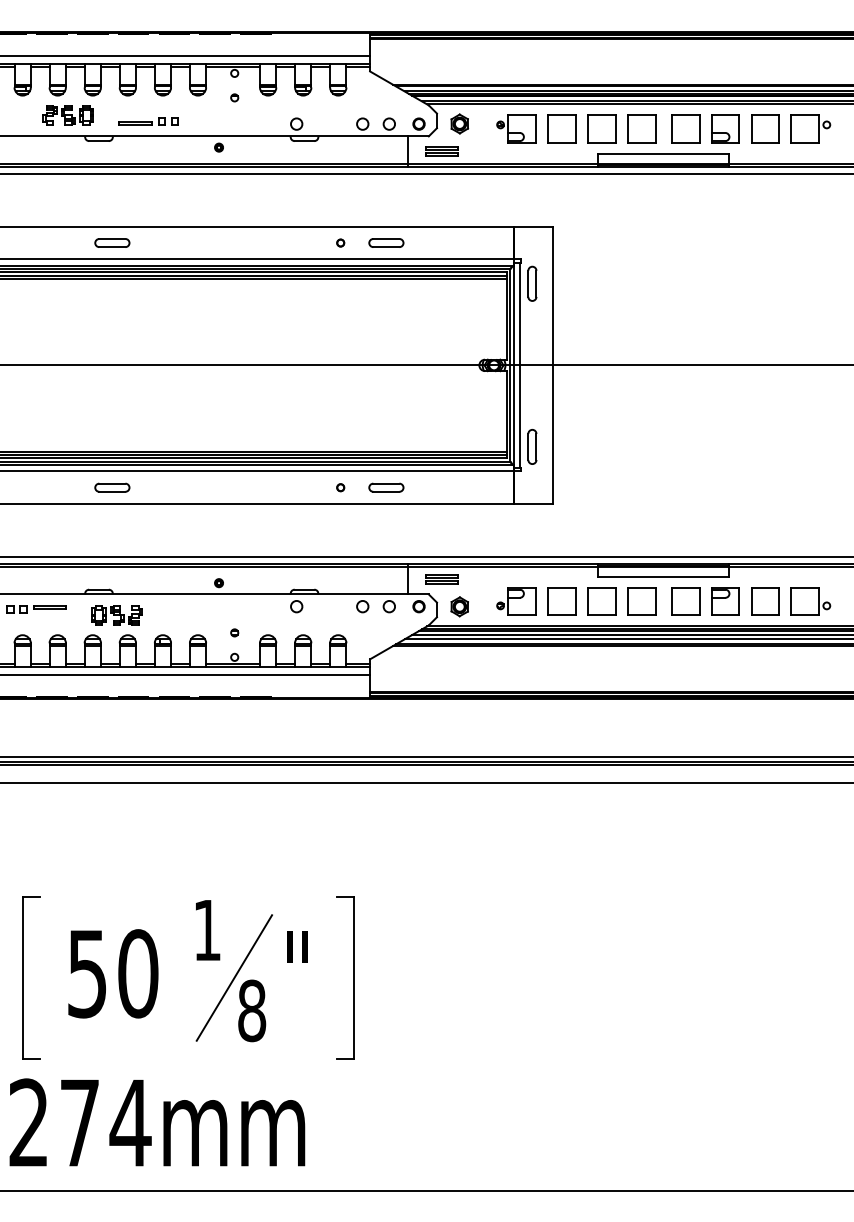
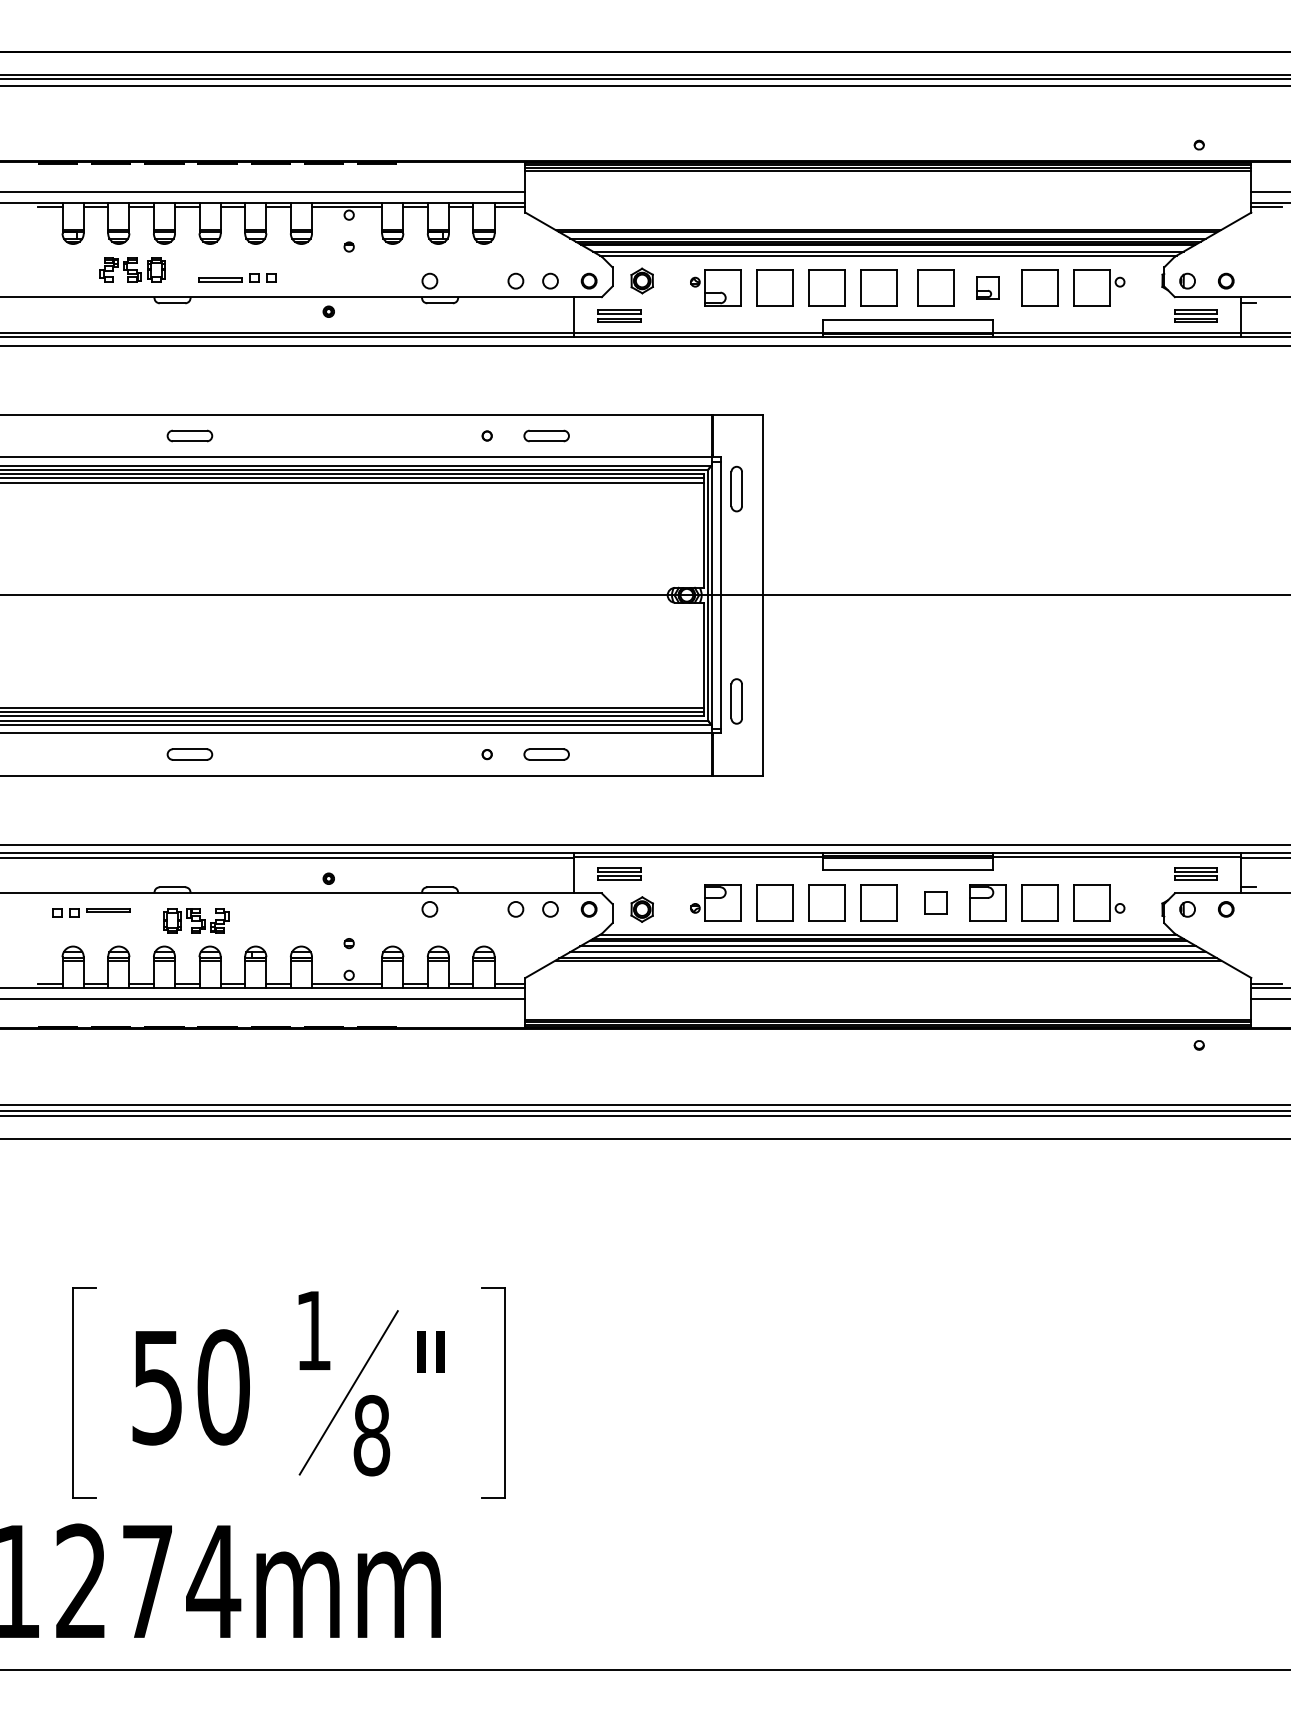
part: (724, 128) -> (987, 287), size x0.6
part: (685, 601) -> (935, 902), size x0.6

